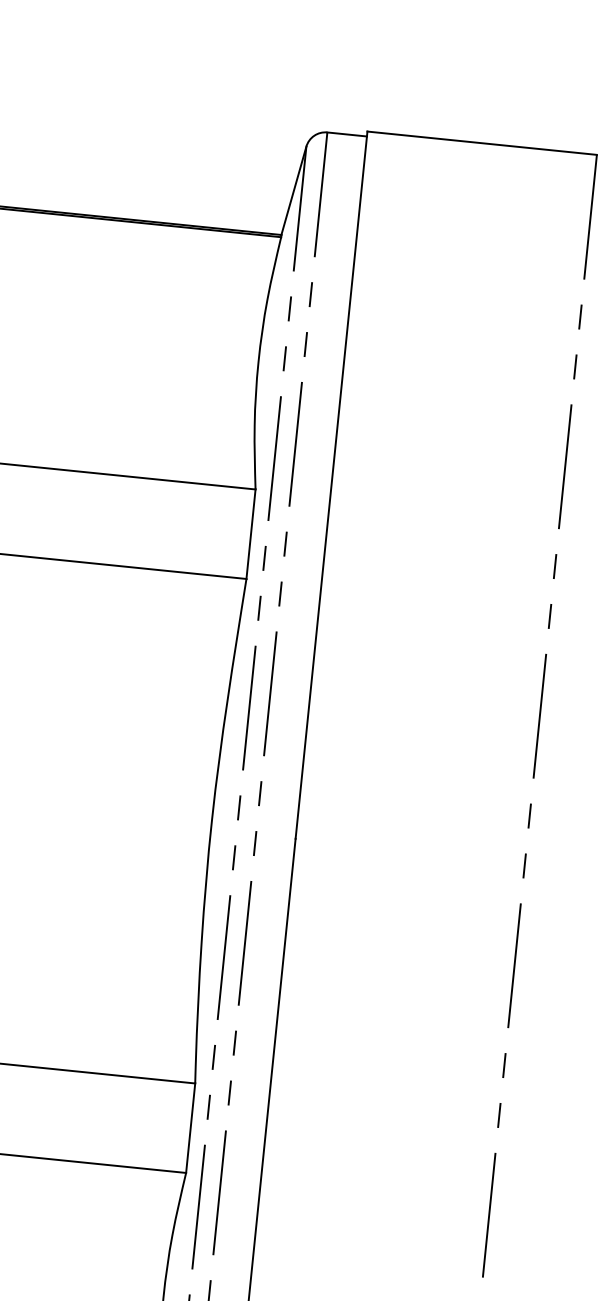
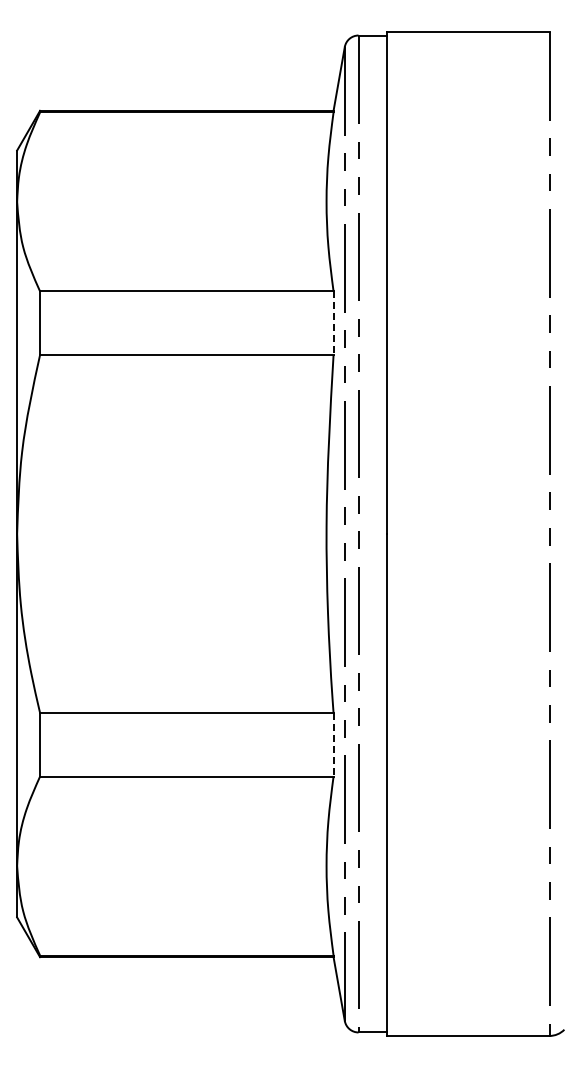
line: (250, 534) -> (333, 323), solid -> dashed
line: (190, 1127) -> (333, 744), solid -> dashed

